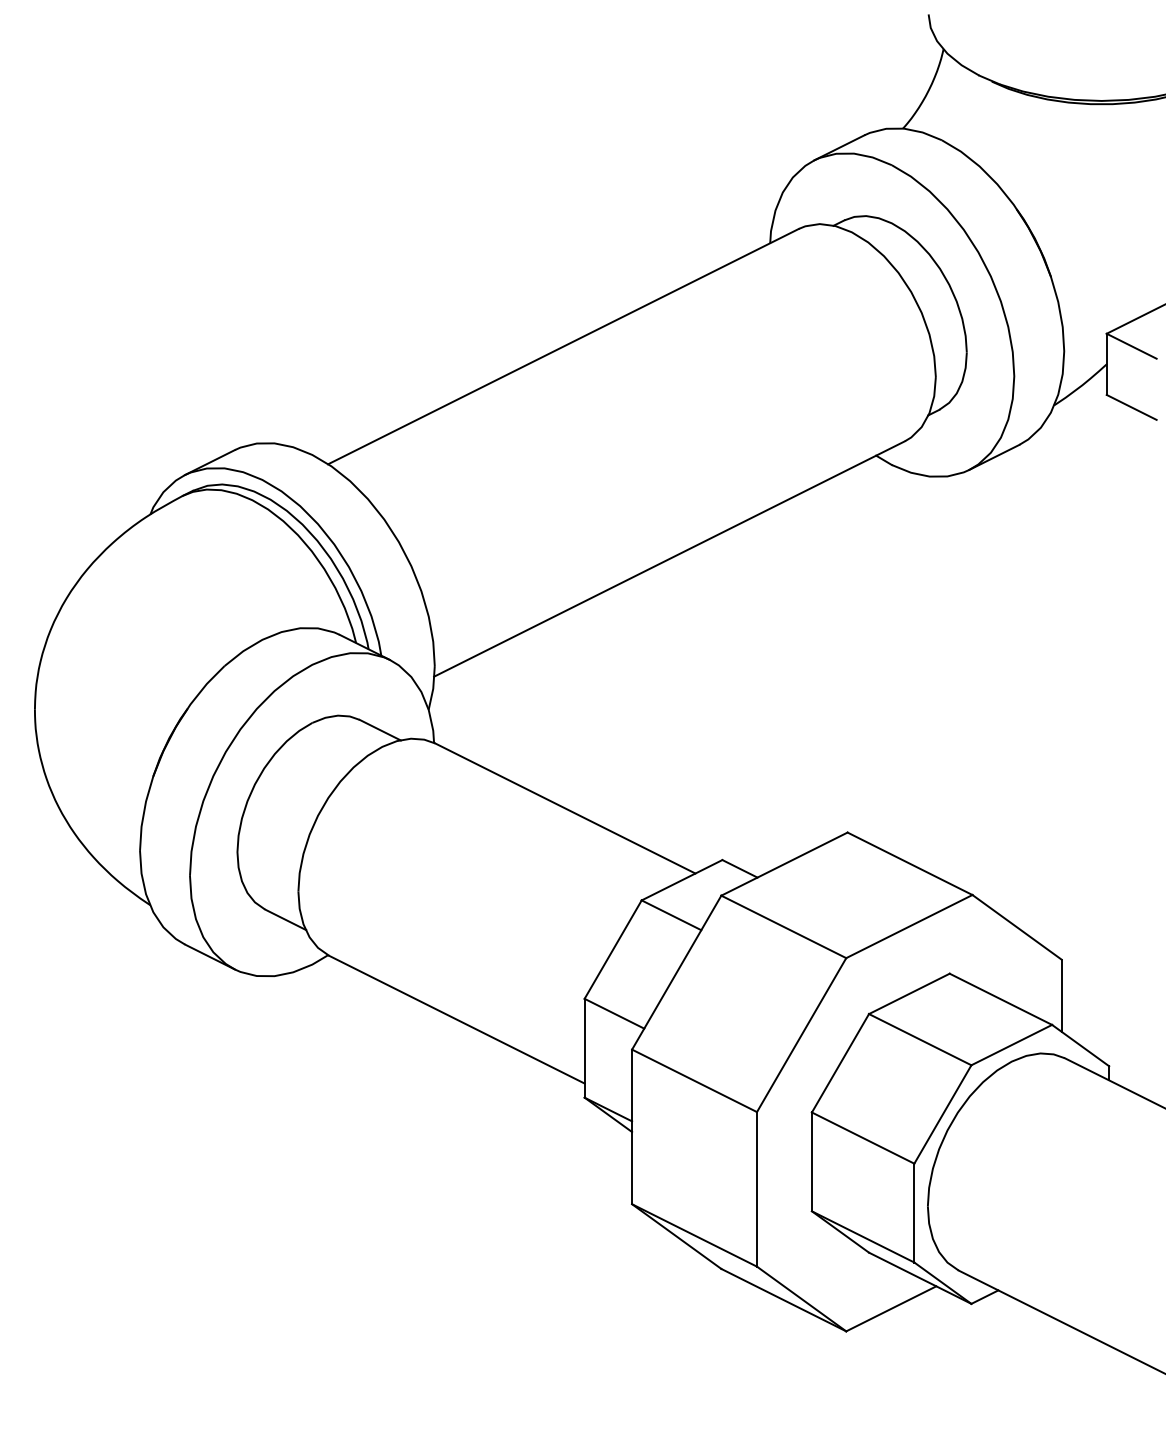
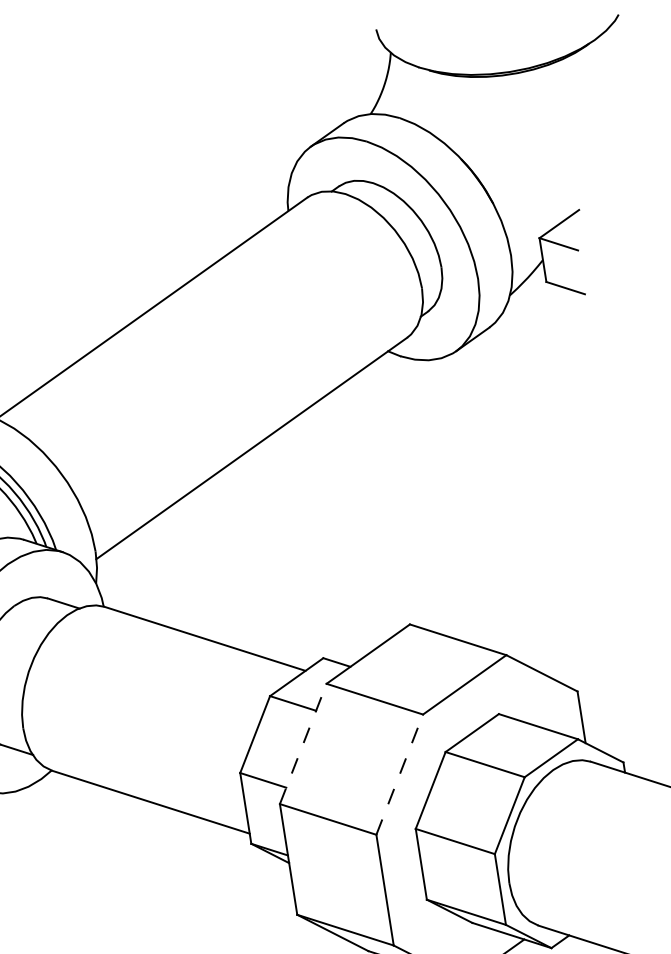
line: (676, 972) -> (303, 743), solid -> dashed
line: (801, 1035) -> (399, 774), solid -> dashed

